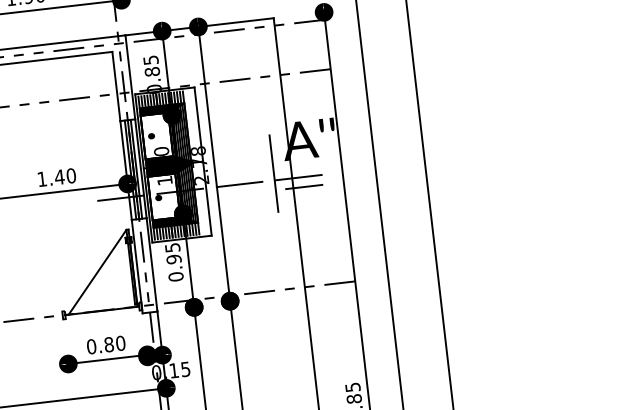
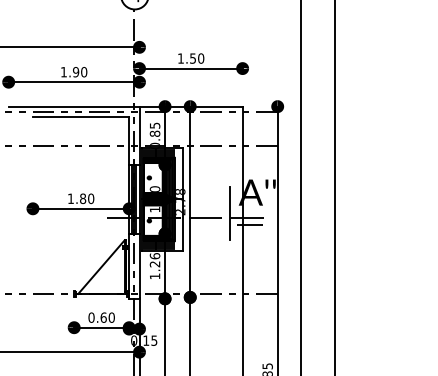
text: (58, 176) -> (82, 198), 1.40 -> 1.80
text: (173, 262) -> (154, 266), 0.95 -> 1.26
text: (108, 344) -> (103, 317), 0.80 -> 0.60

